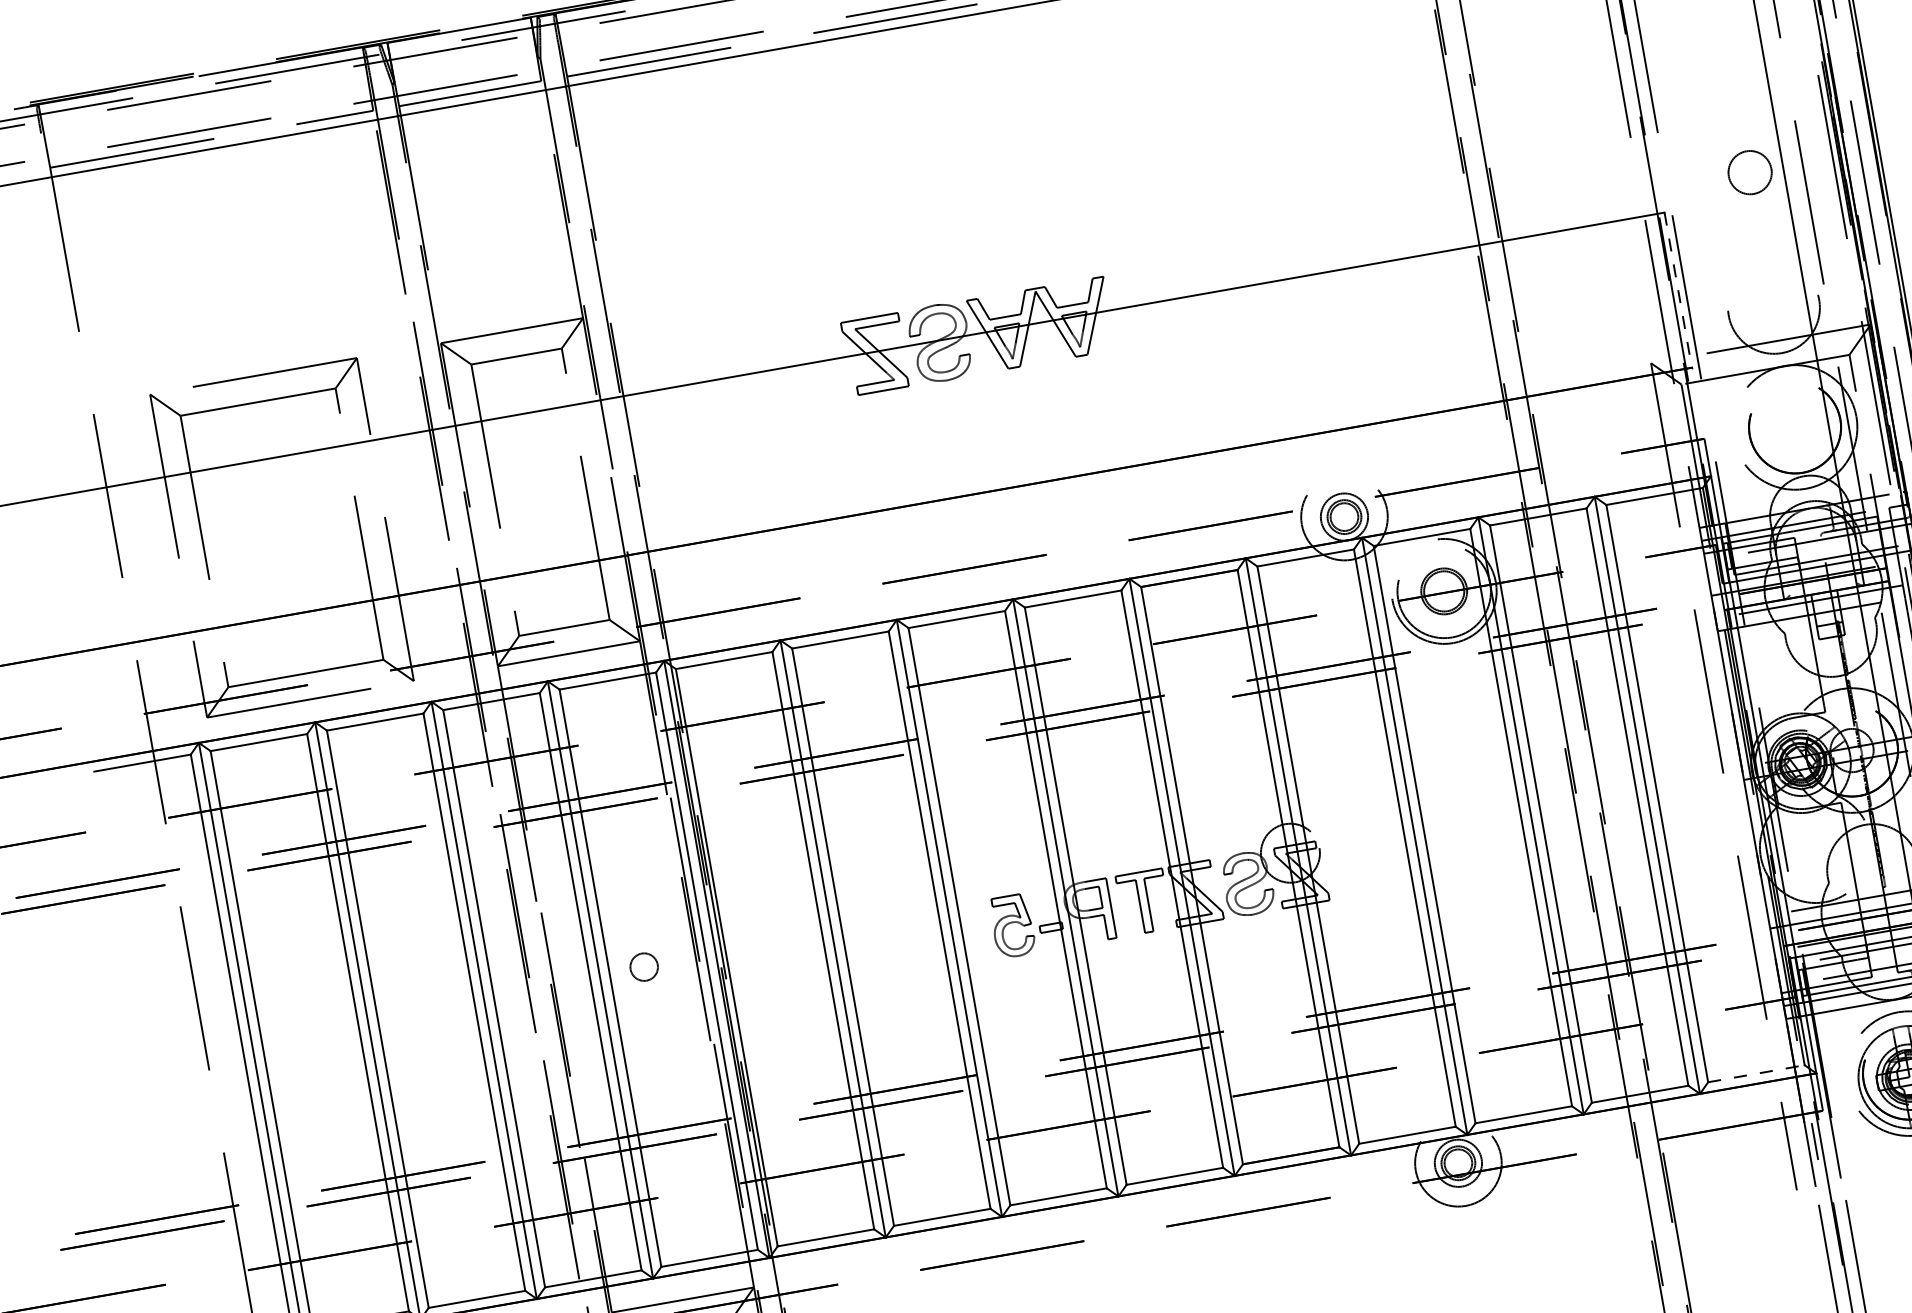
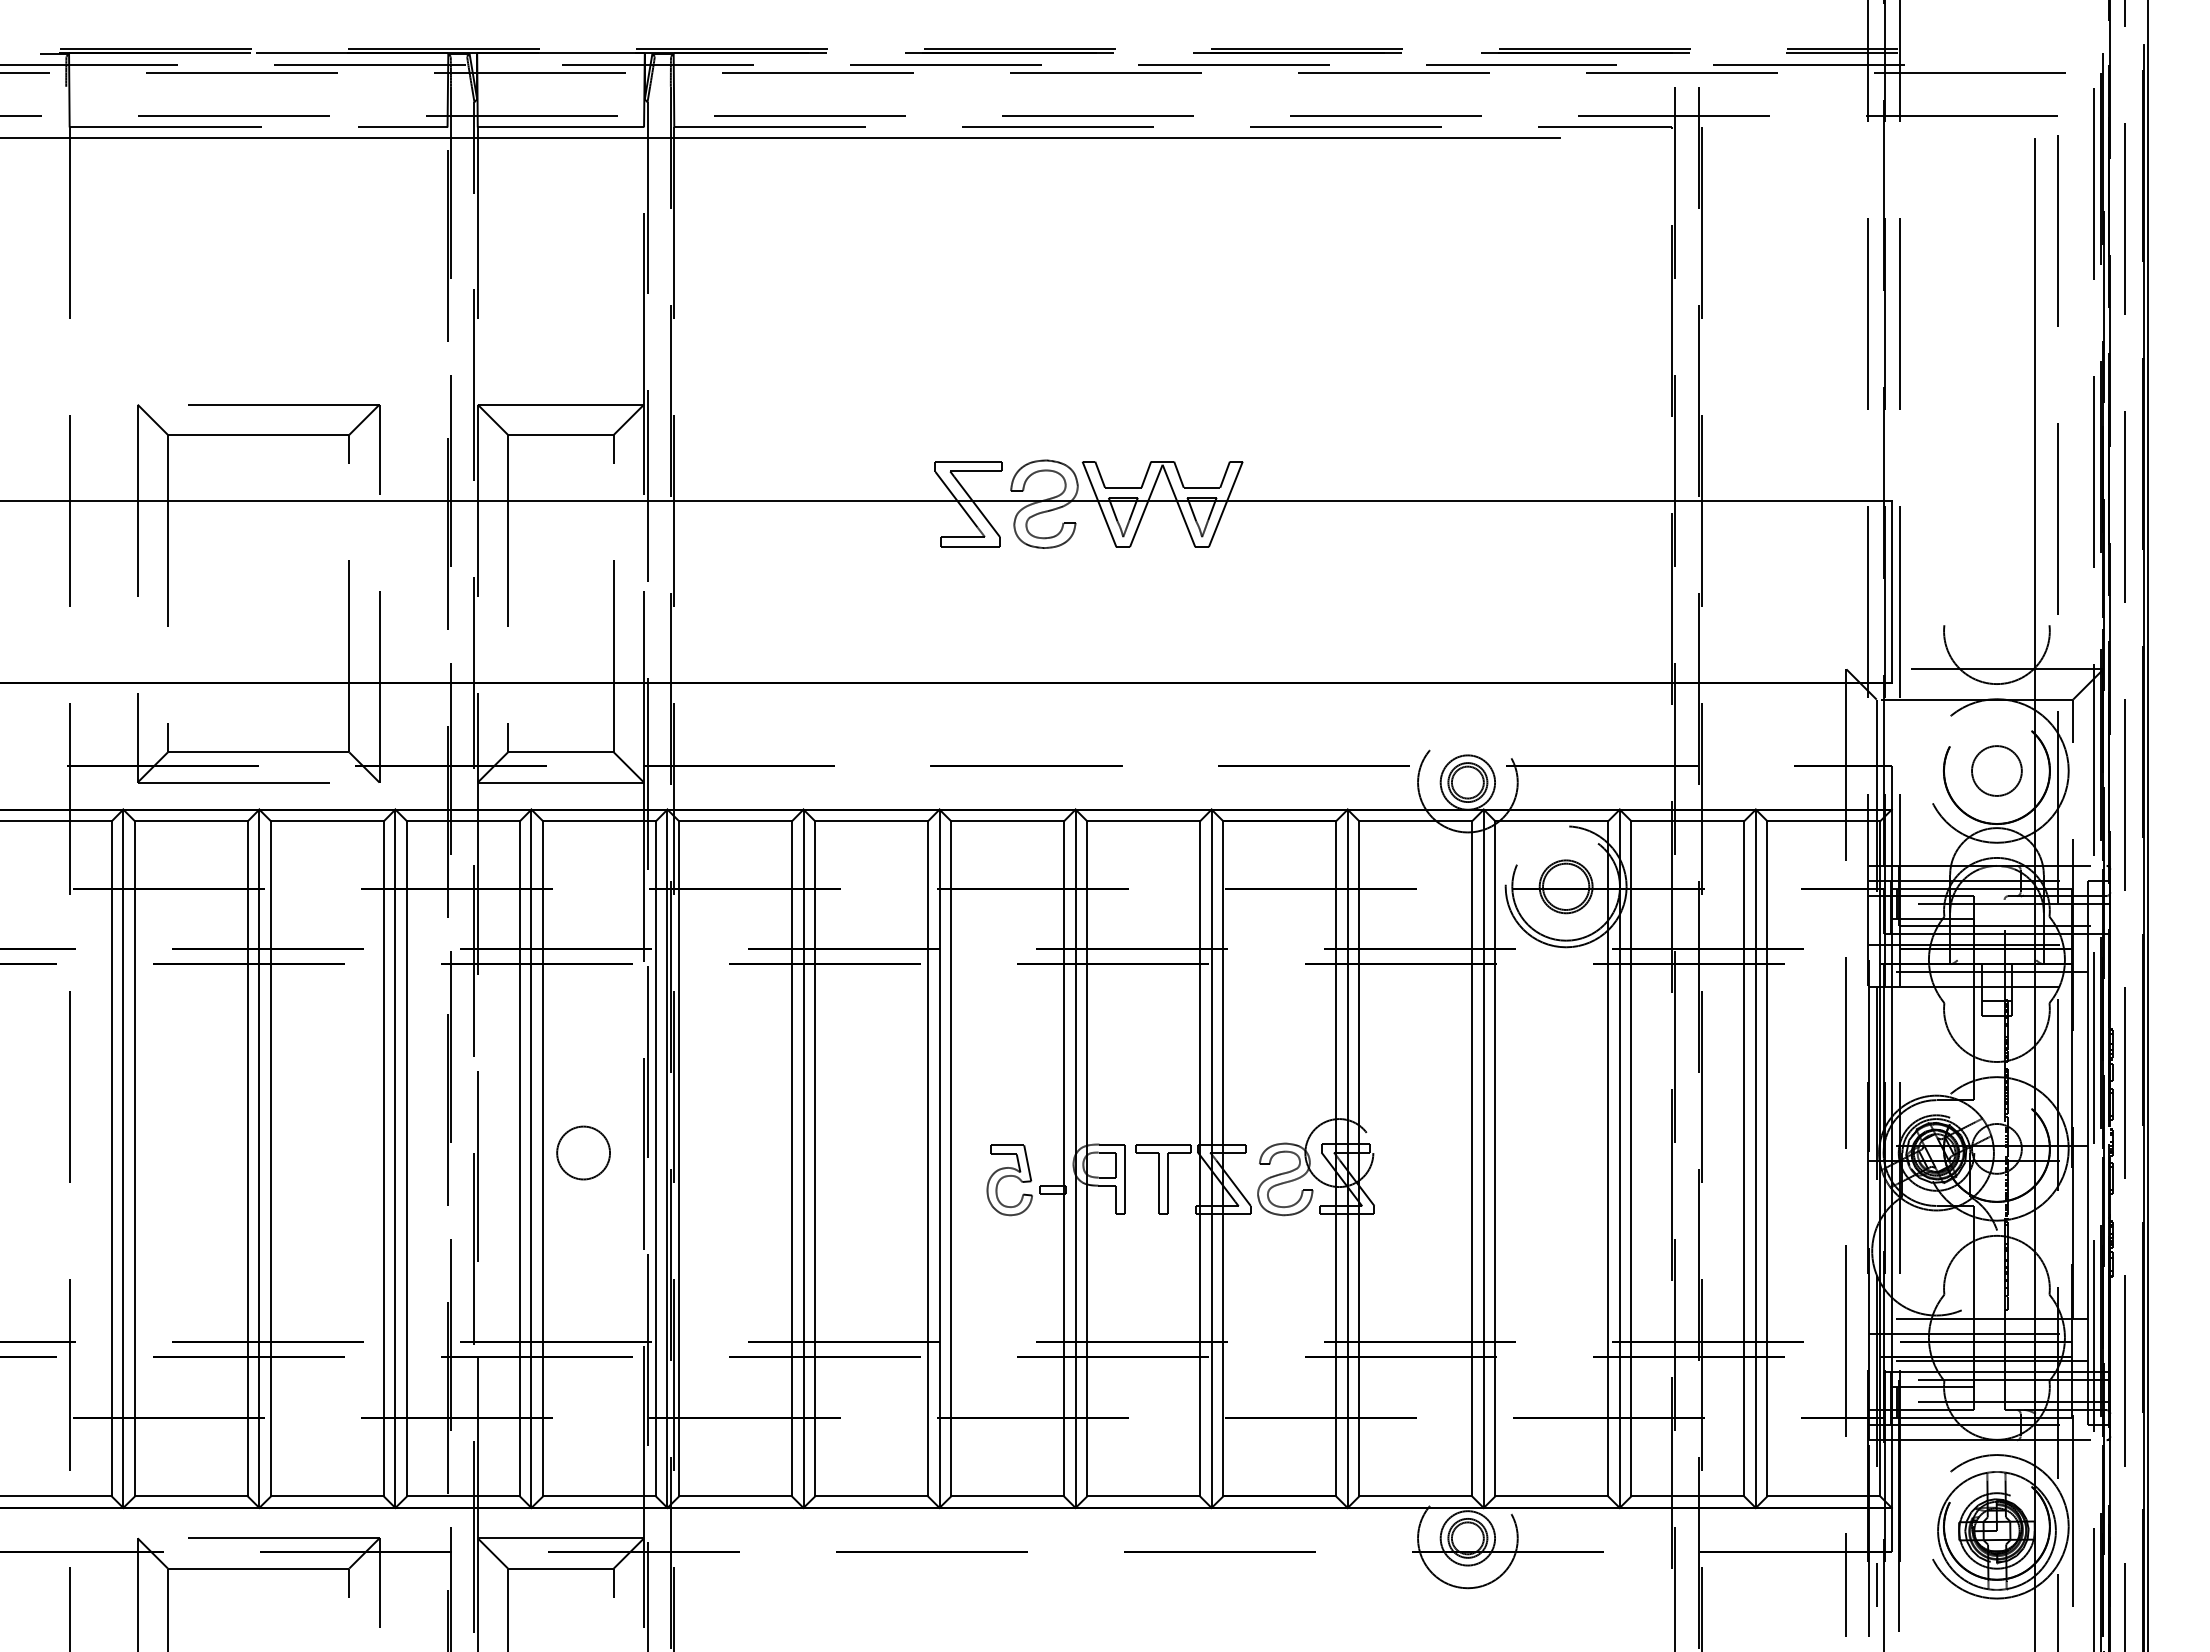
circle: (1749, 172) -> (1996, 770), moved
line: (1677, 289) -> (1891, 591), dashed -> solid
circle: (644, 966) -> (583, 1152), size x1.67
line: (1756, 1073) -> (1824, 1496), dashed -> solid

